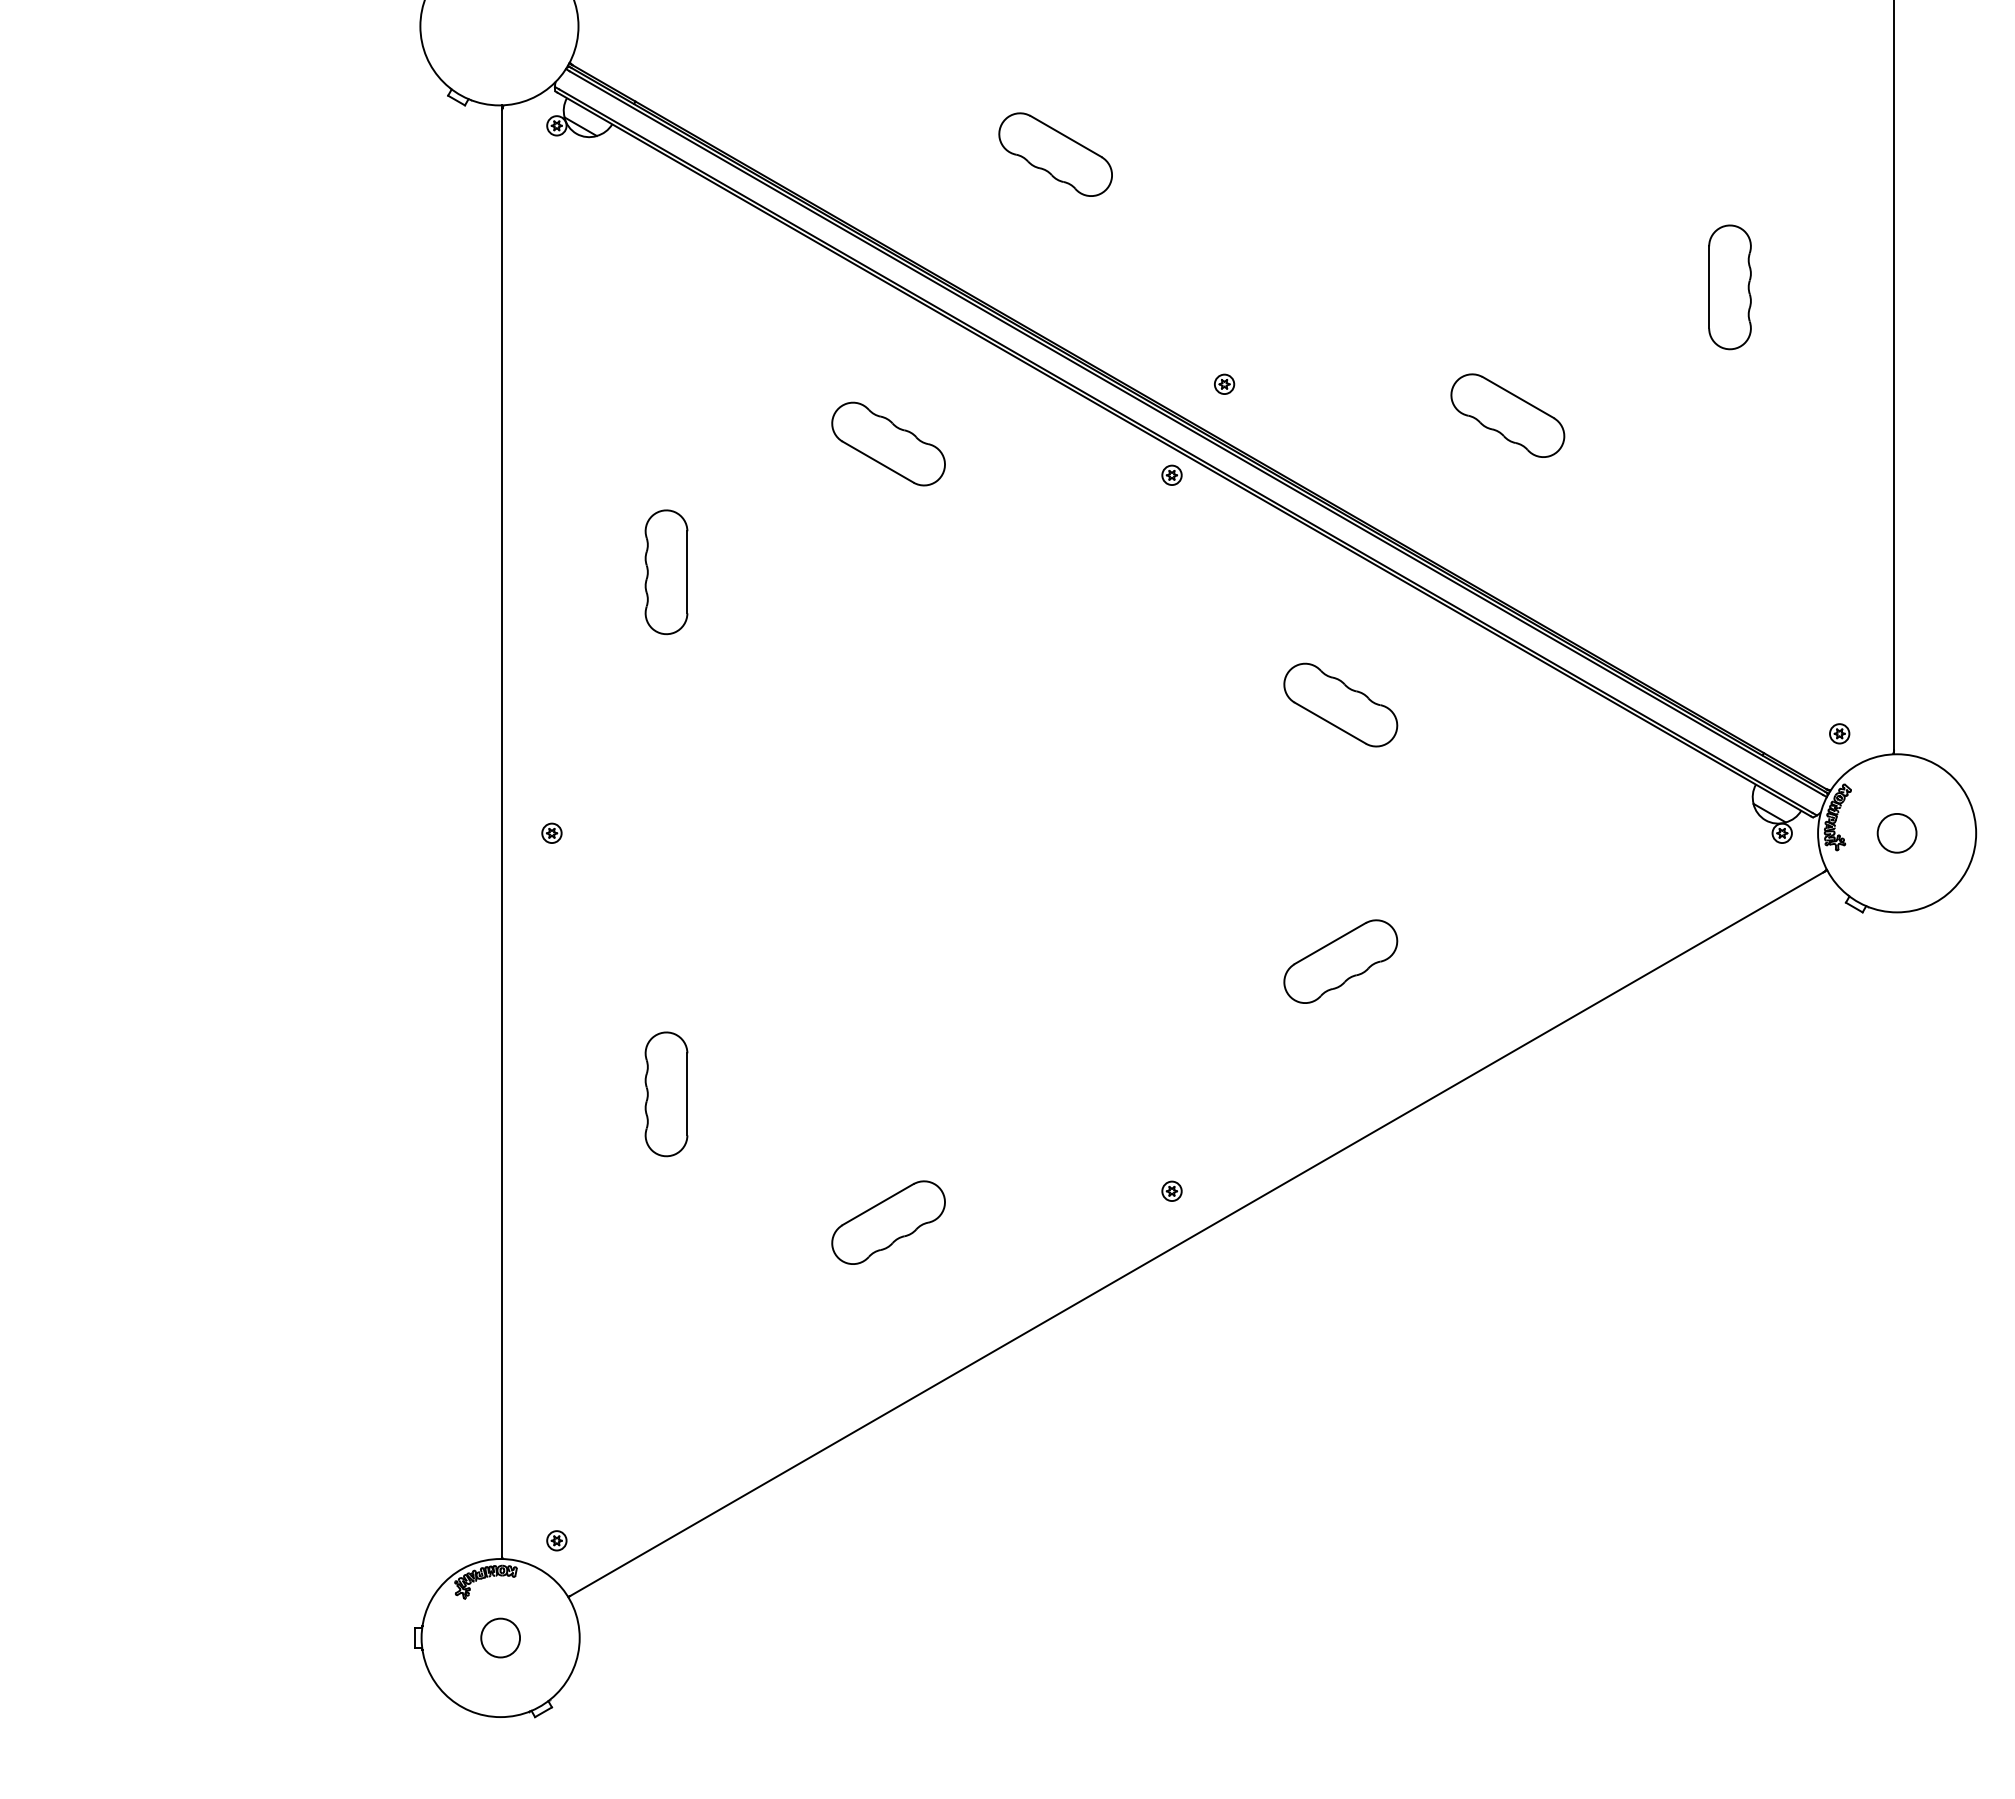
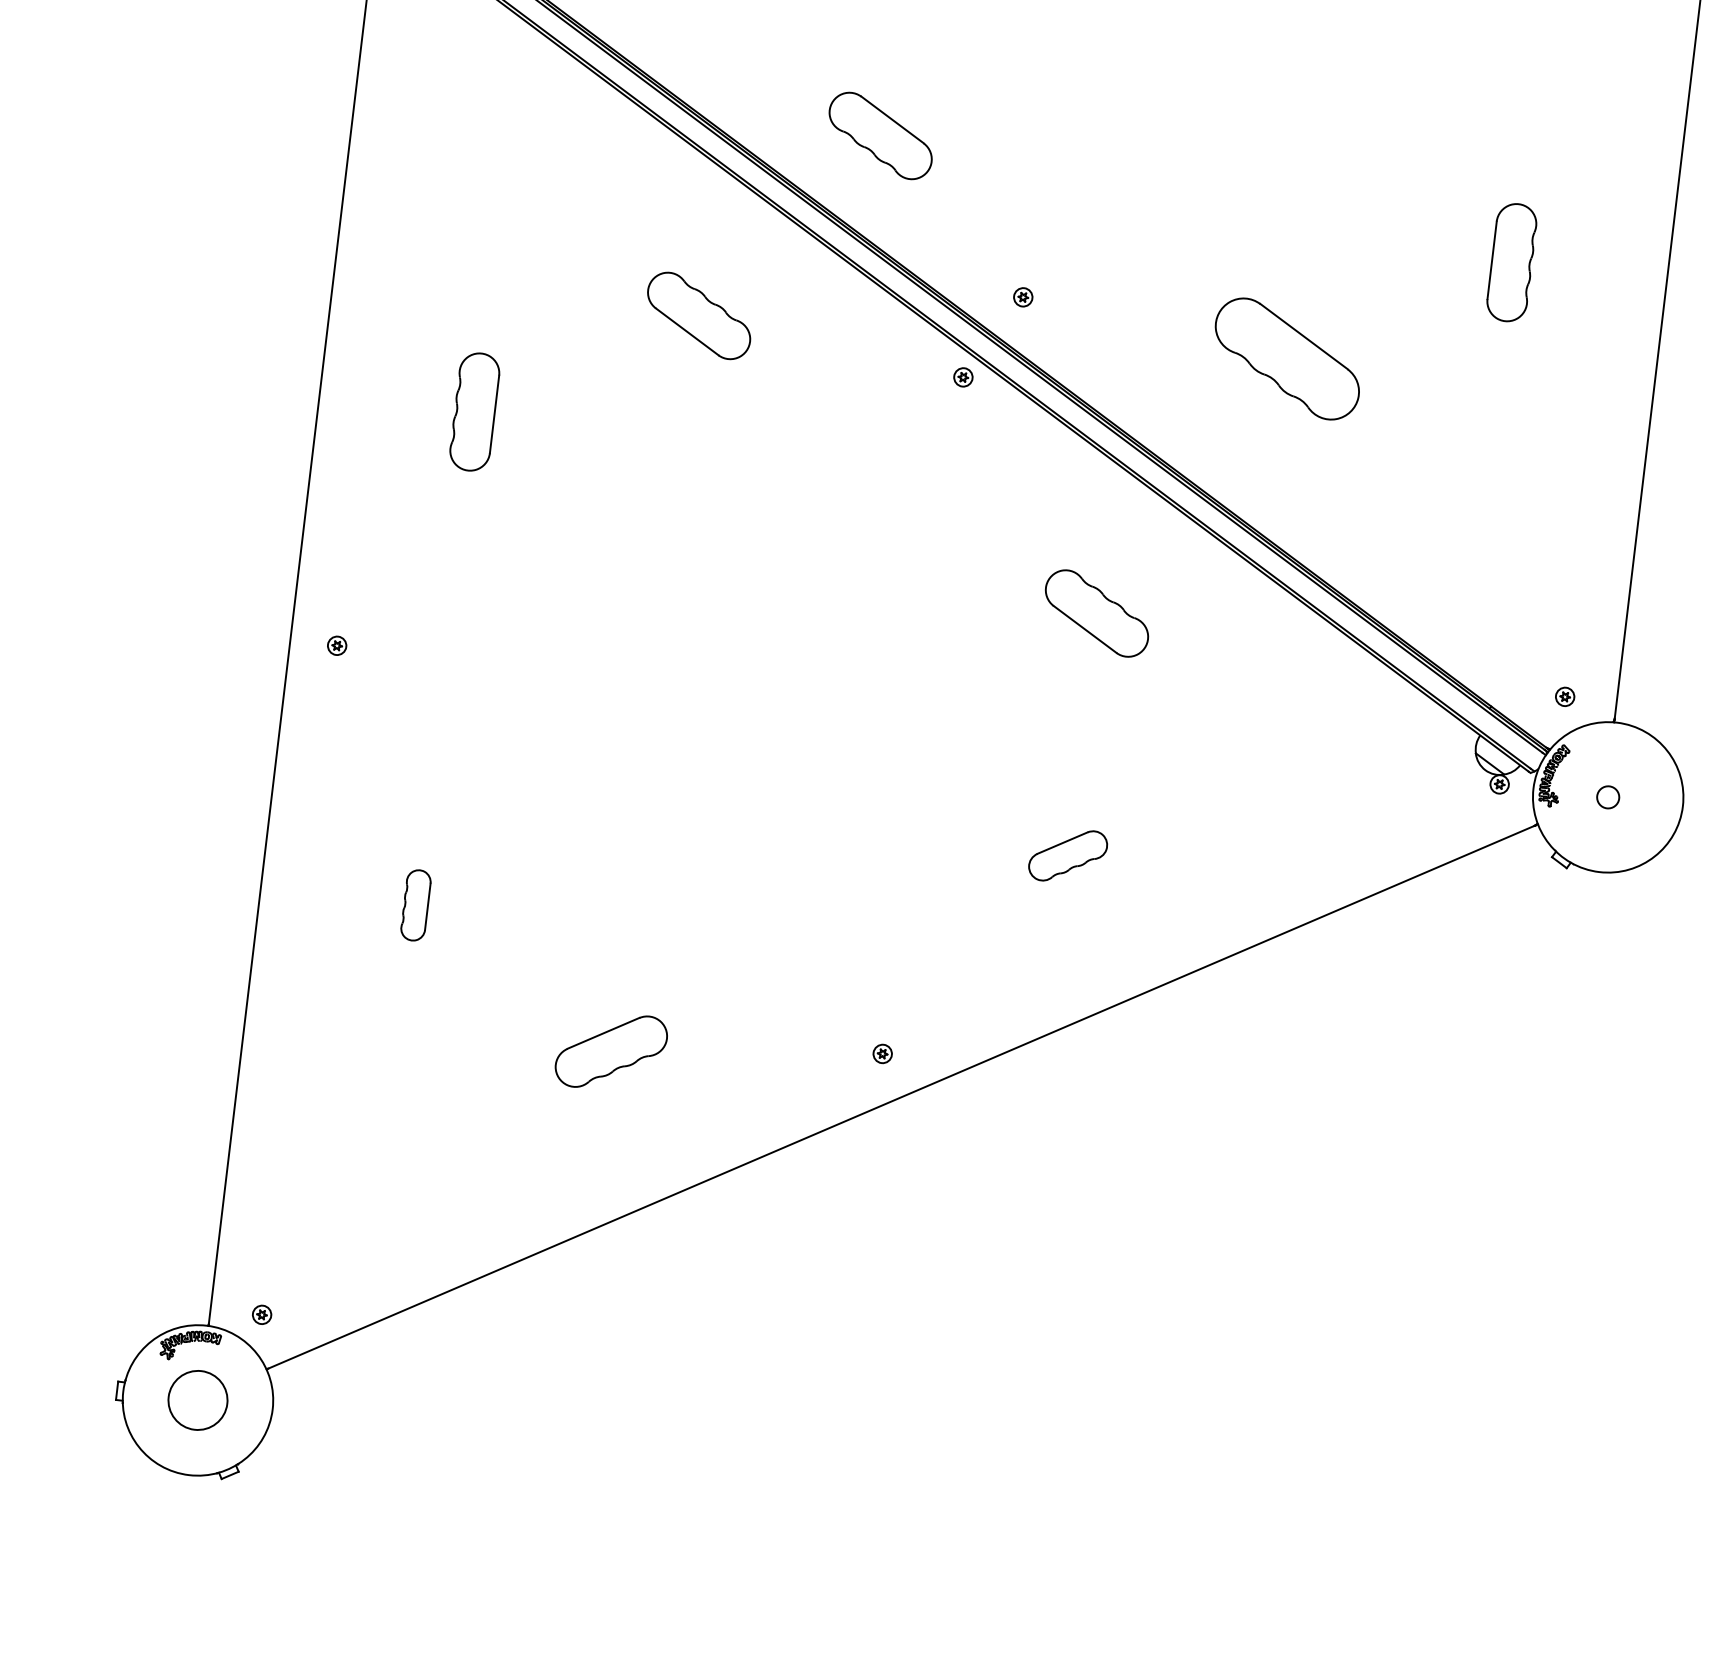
part: (1055, 154) -> (880, 135), moved
part: (1507, 415) -> (1287, 358), size x1.4
circle: (1896, 832) -> (1607, 796), size x0.6
part: (1340, 961) -> (1067, 855), size x0.7
part: (666, 1094) -> (415, 905), size x0.6
circle: (500, 1637) -> (197, 1399), size x1.6

